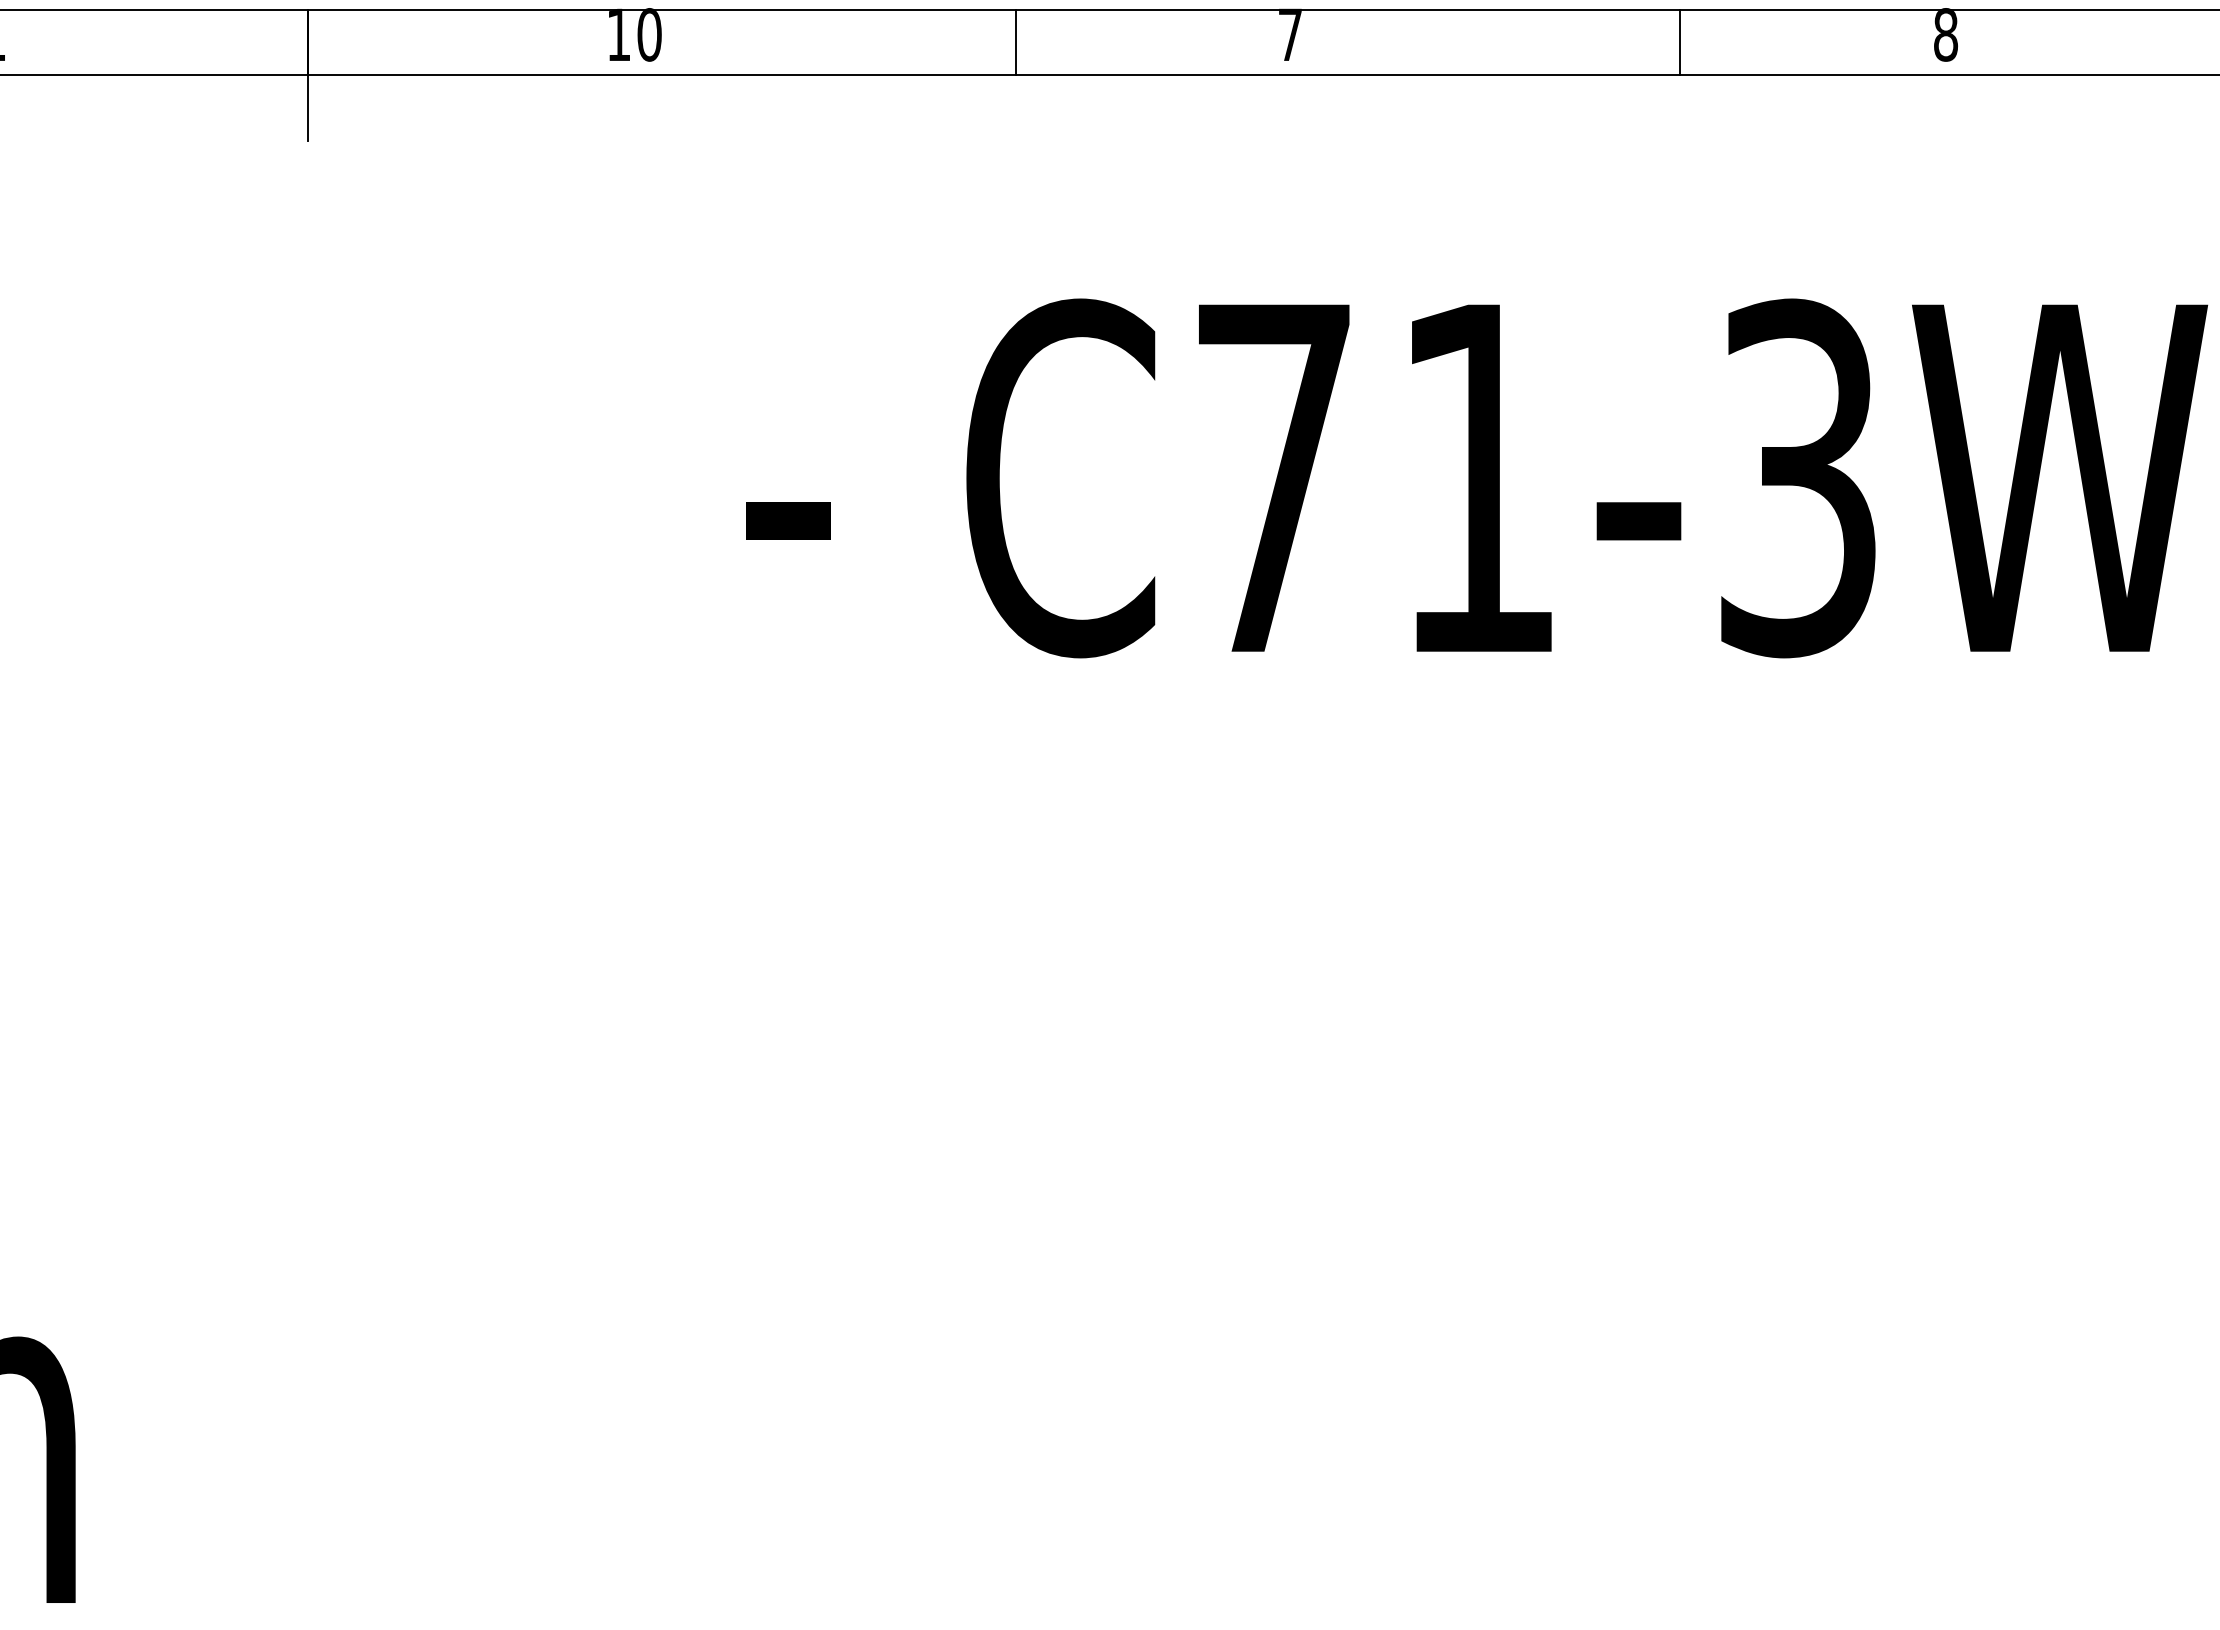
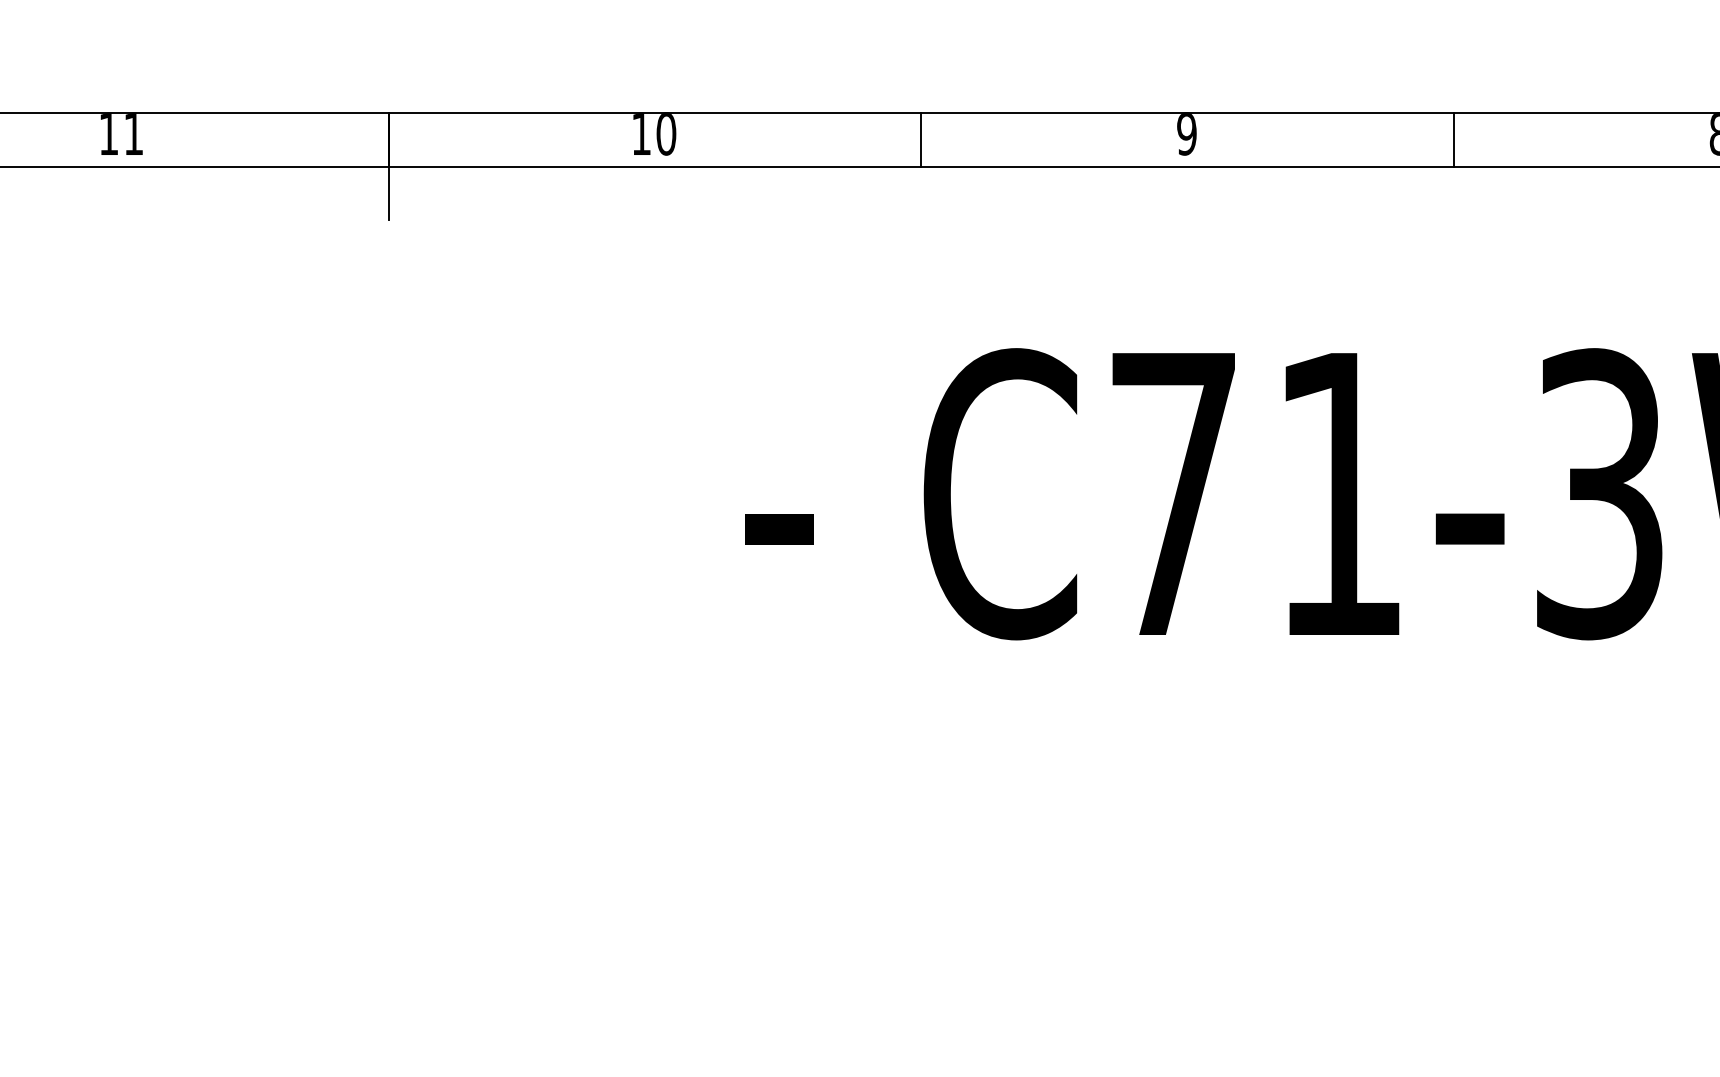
text: (1290, 34) -> (1187, 133), 7 -> 9
line: (1016, 42) -> (921, 140), moved
line: (1679, 42) -> (1453, 140), moved

